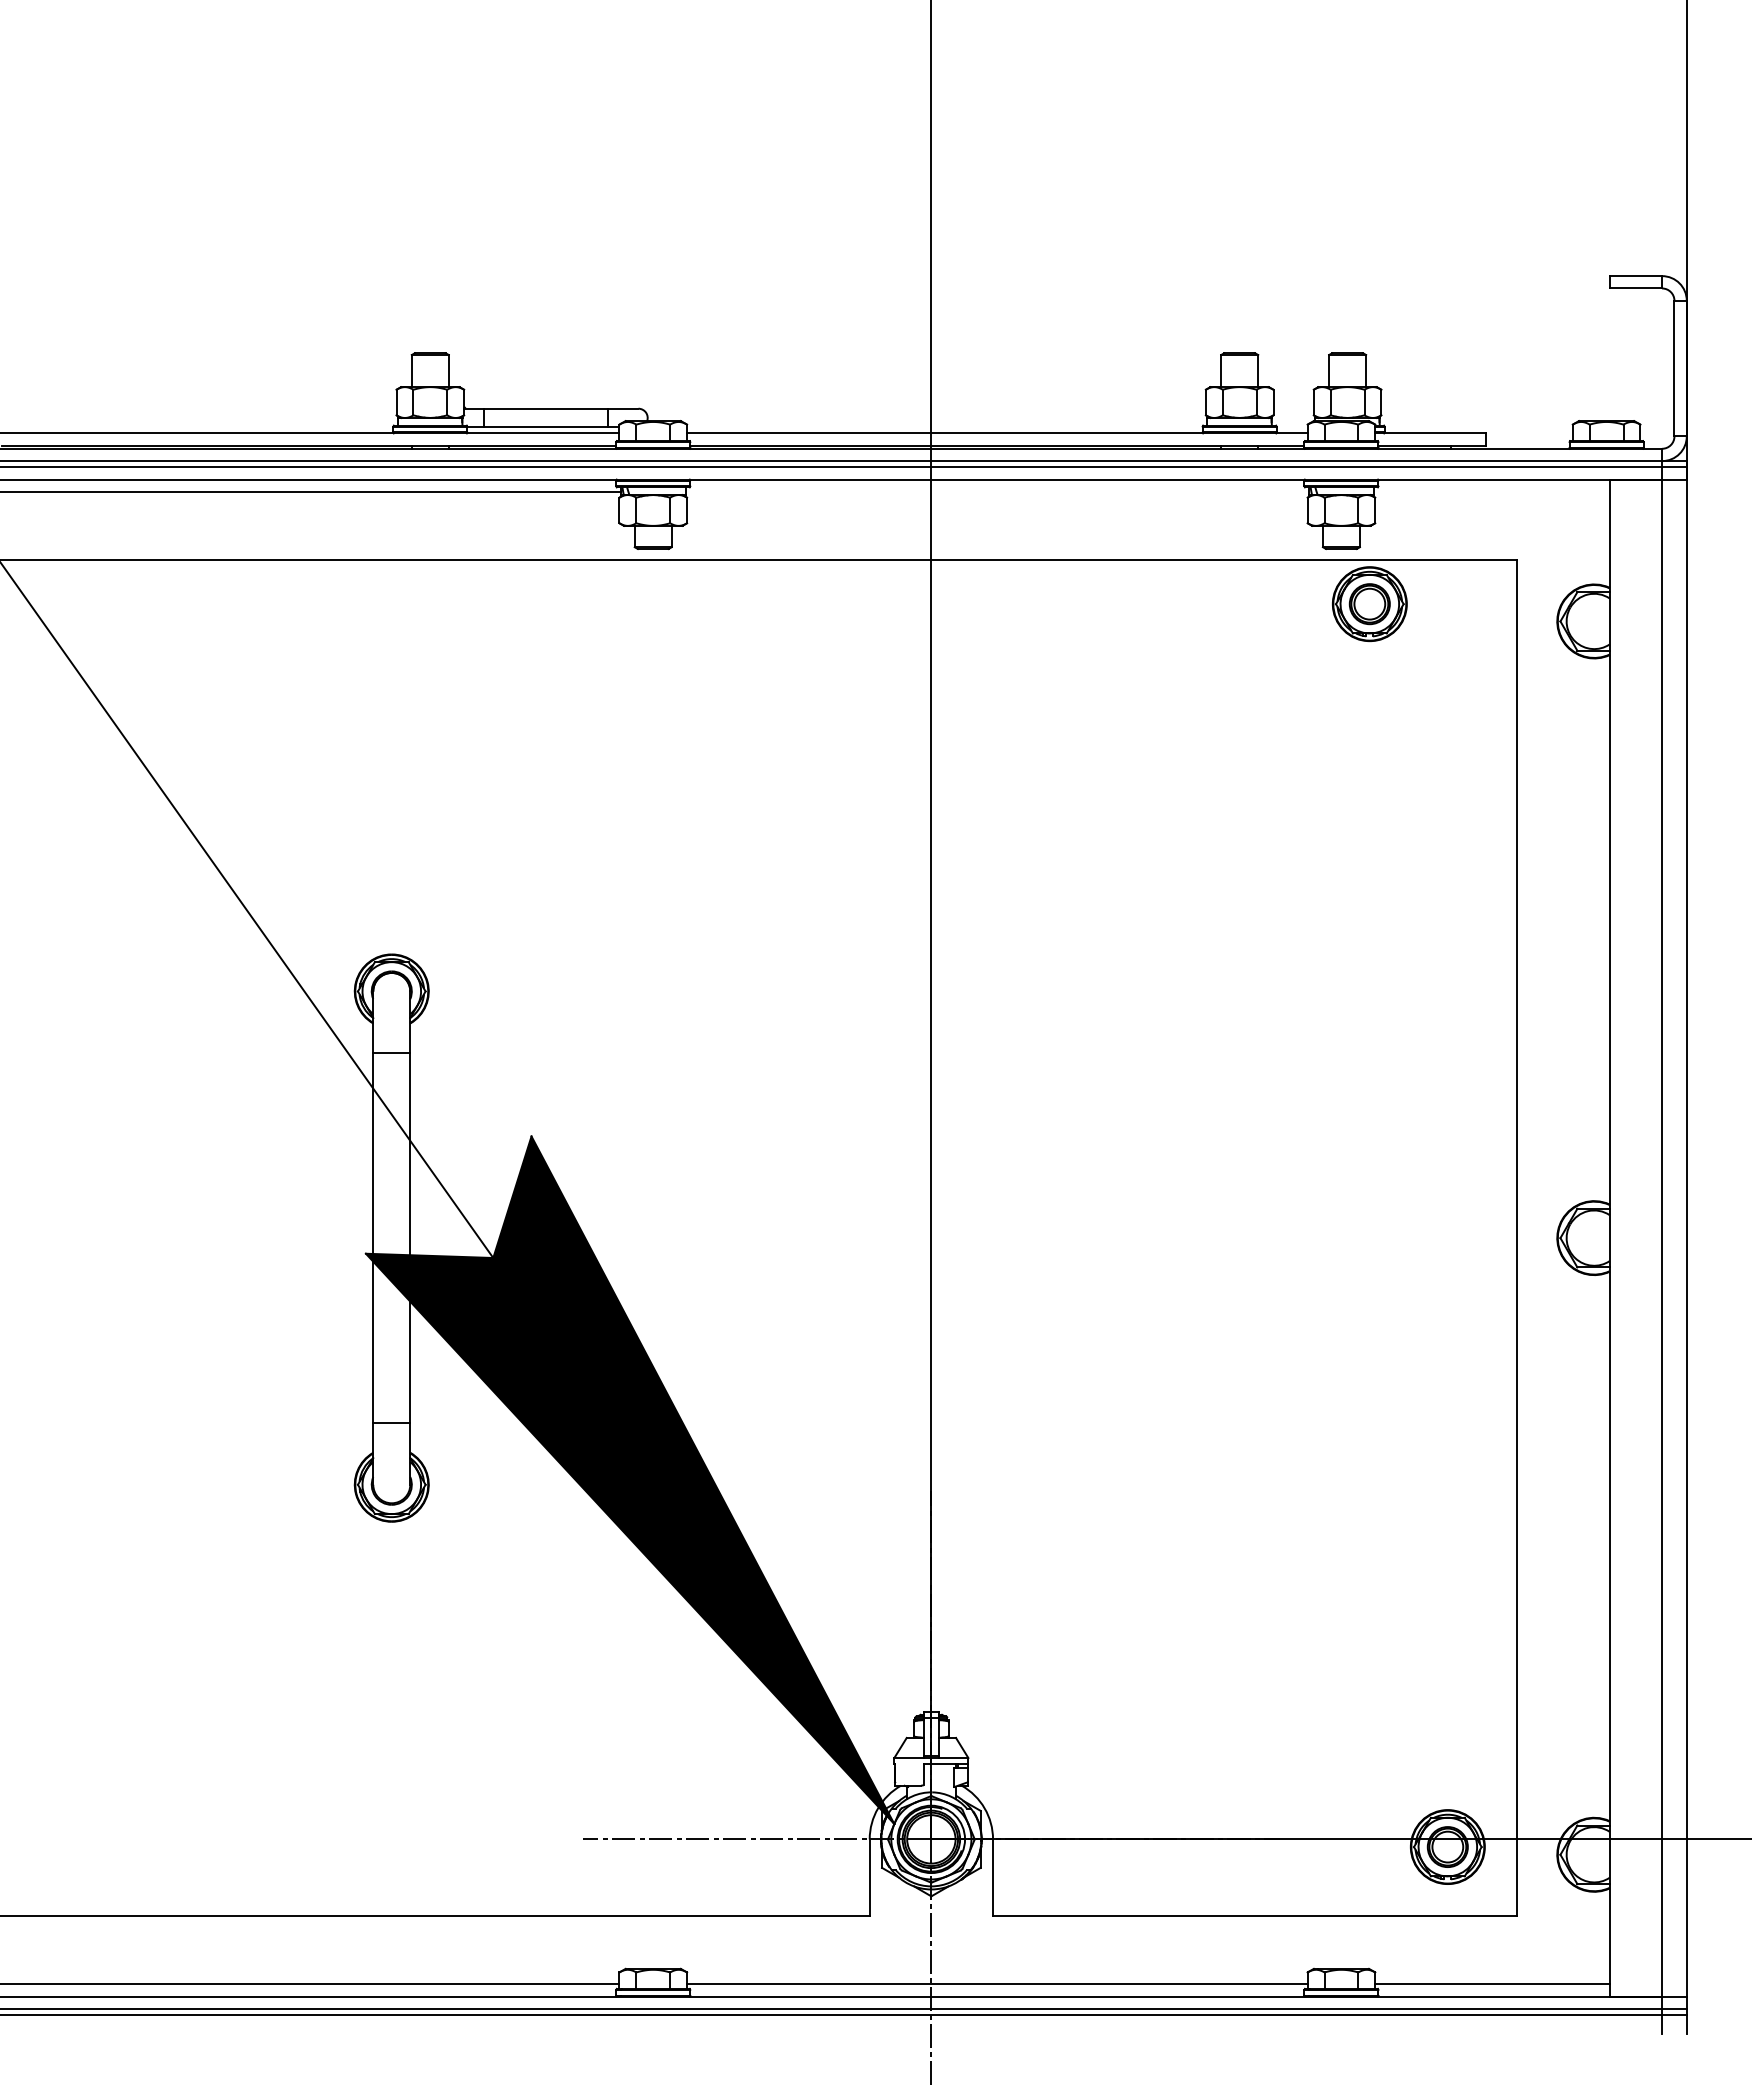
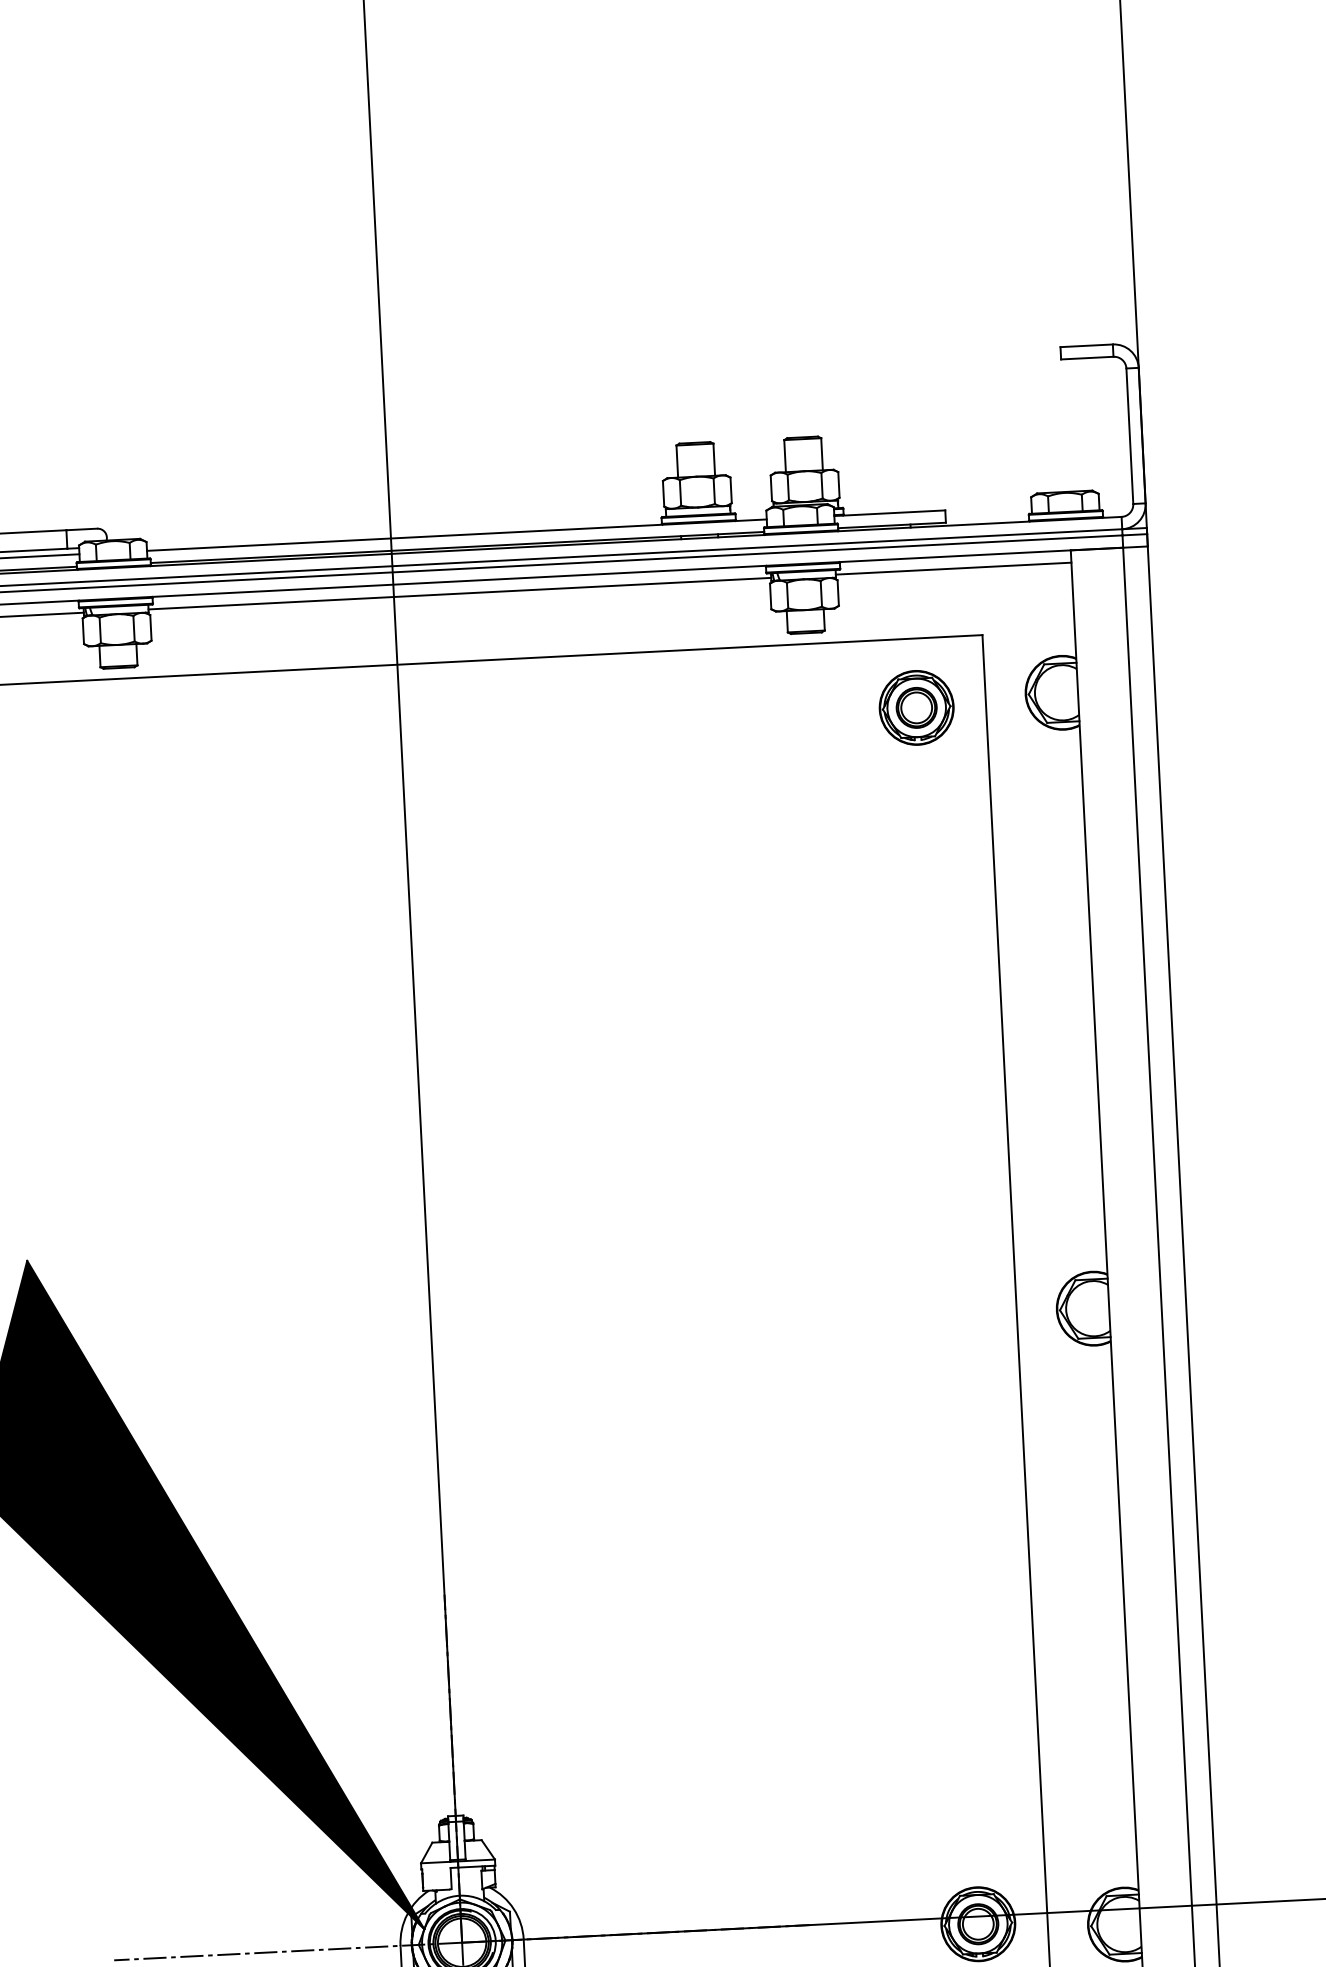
line: (997, 491) -> (459, 593), added
line: (1491, 491) -> (953, 568), added
part: (1369, 604) -> (916, 708), moved

